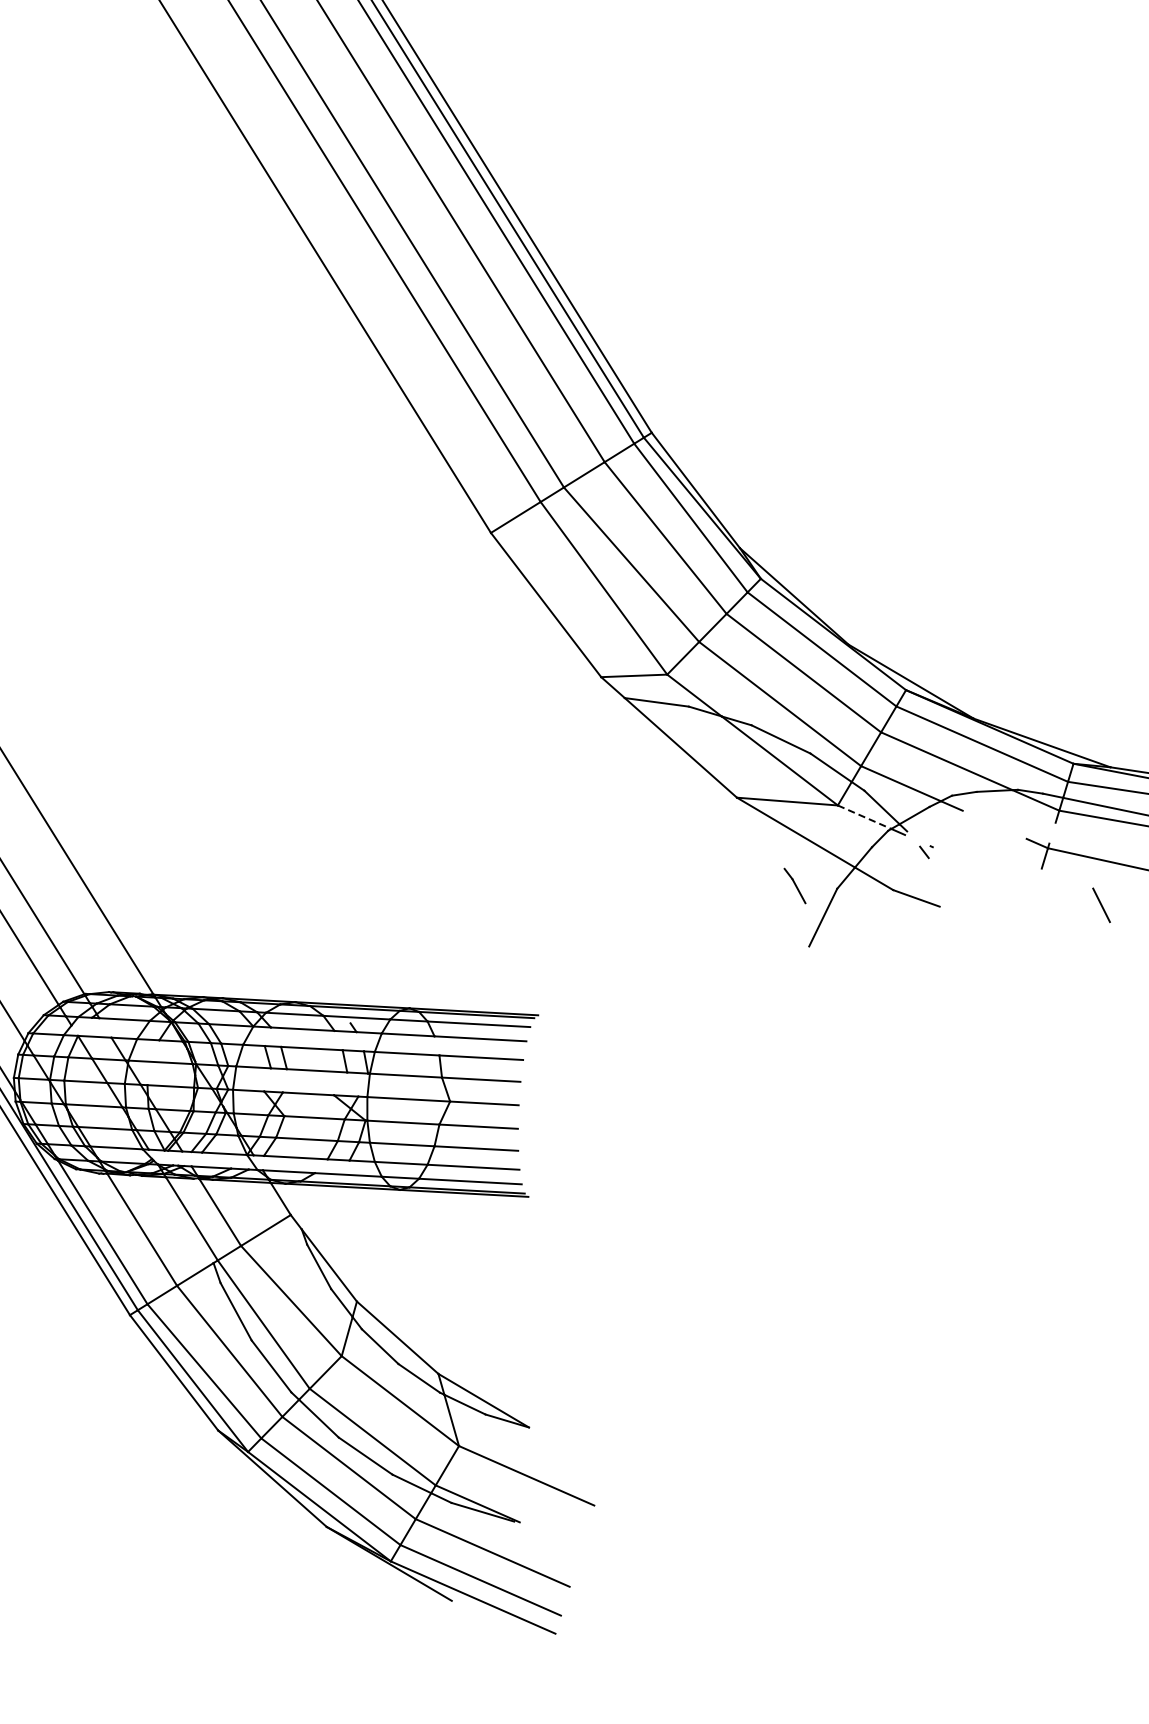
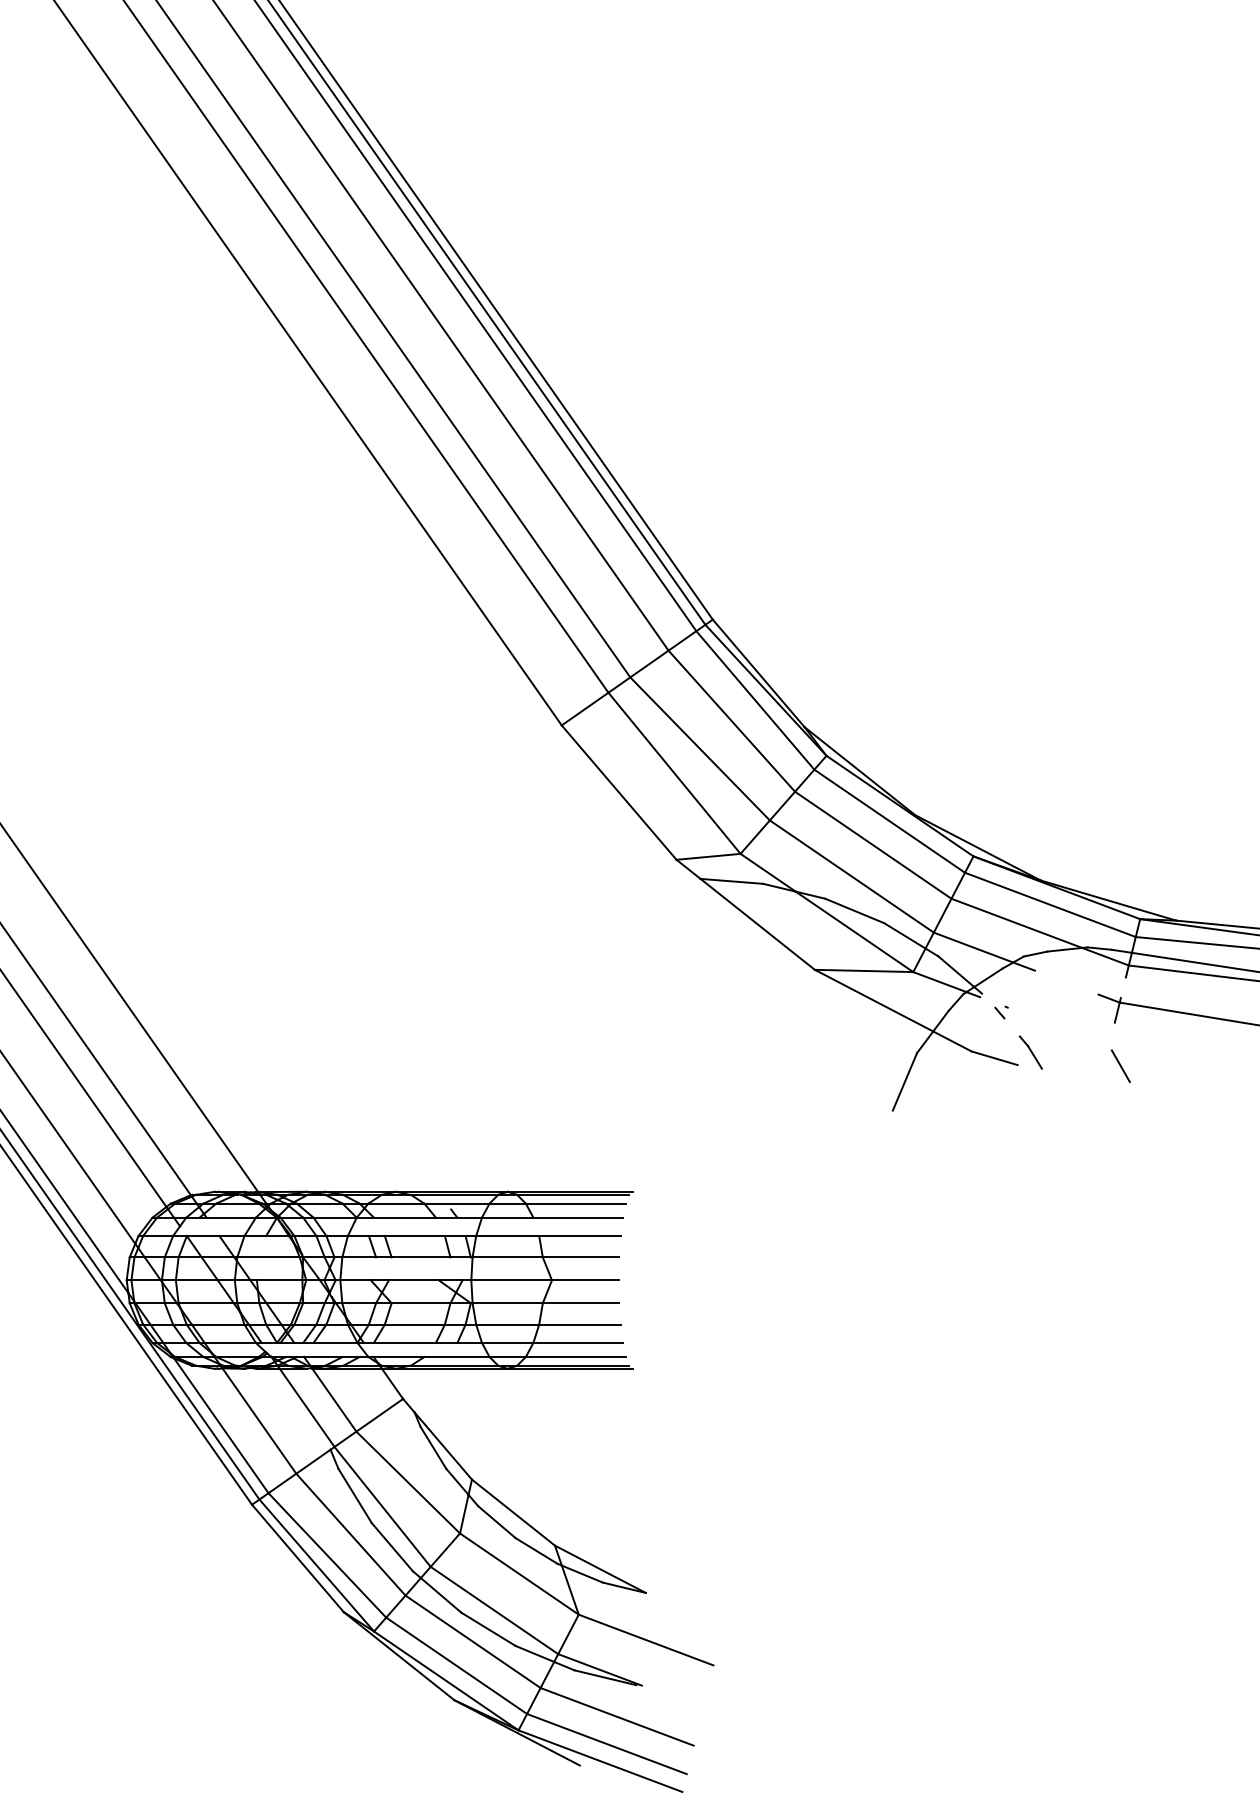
line: (865, 817) -> (940, 982), dashed -> solid
part: (794, 885) -> (1030, 1052), moved
line: (1101, 905) -> (1120, 1066), moved

